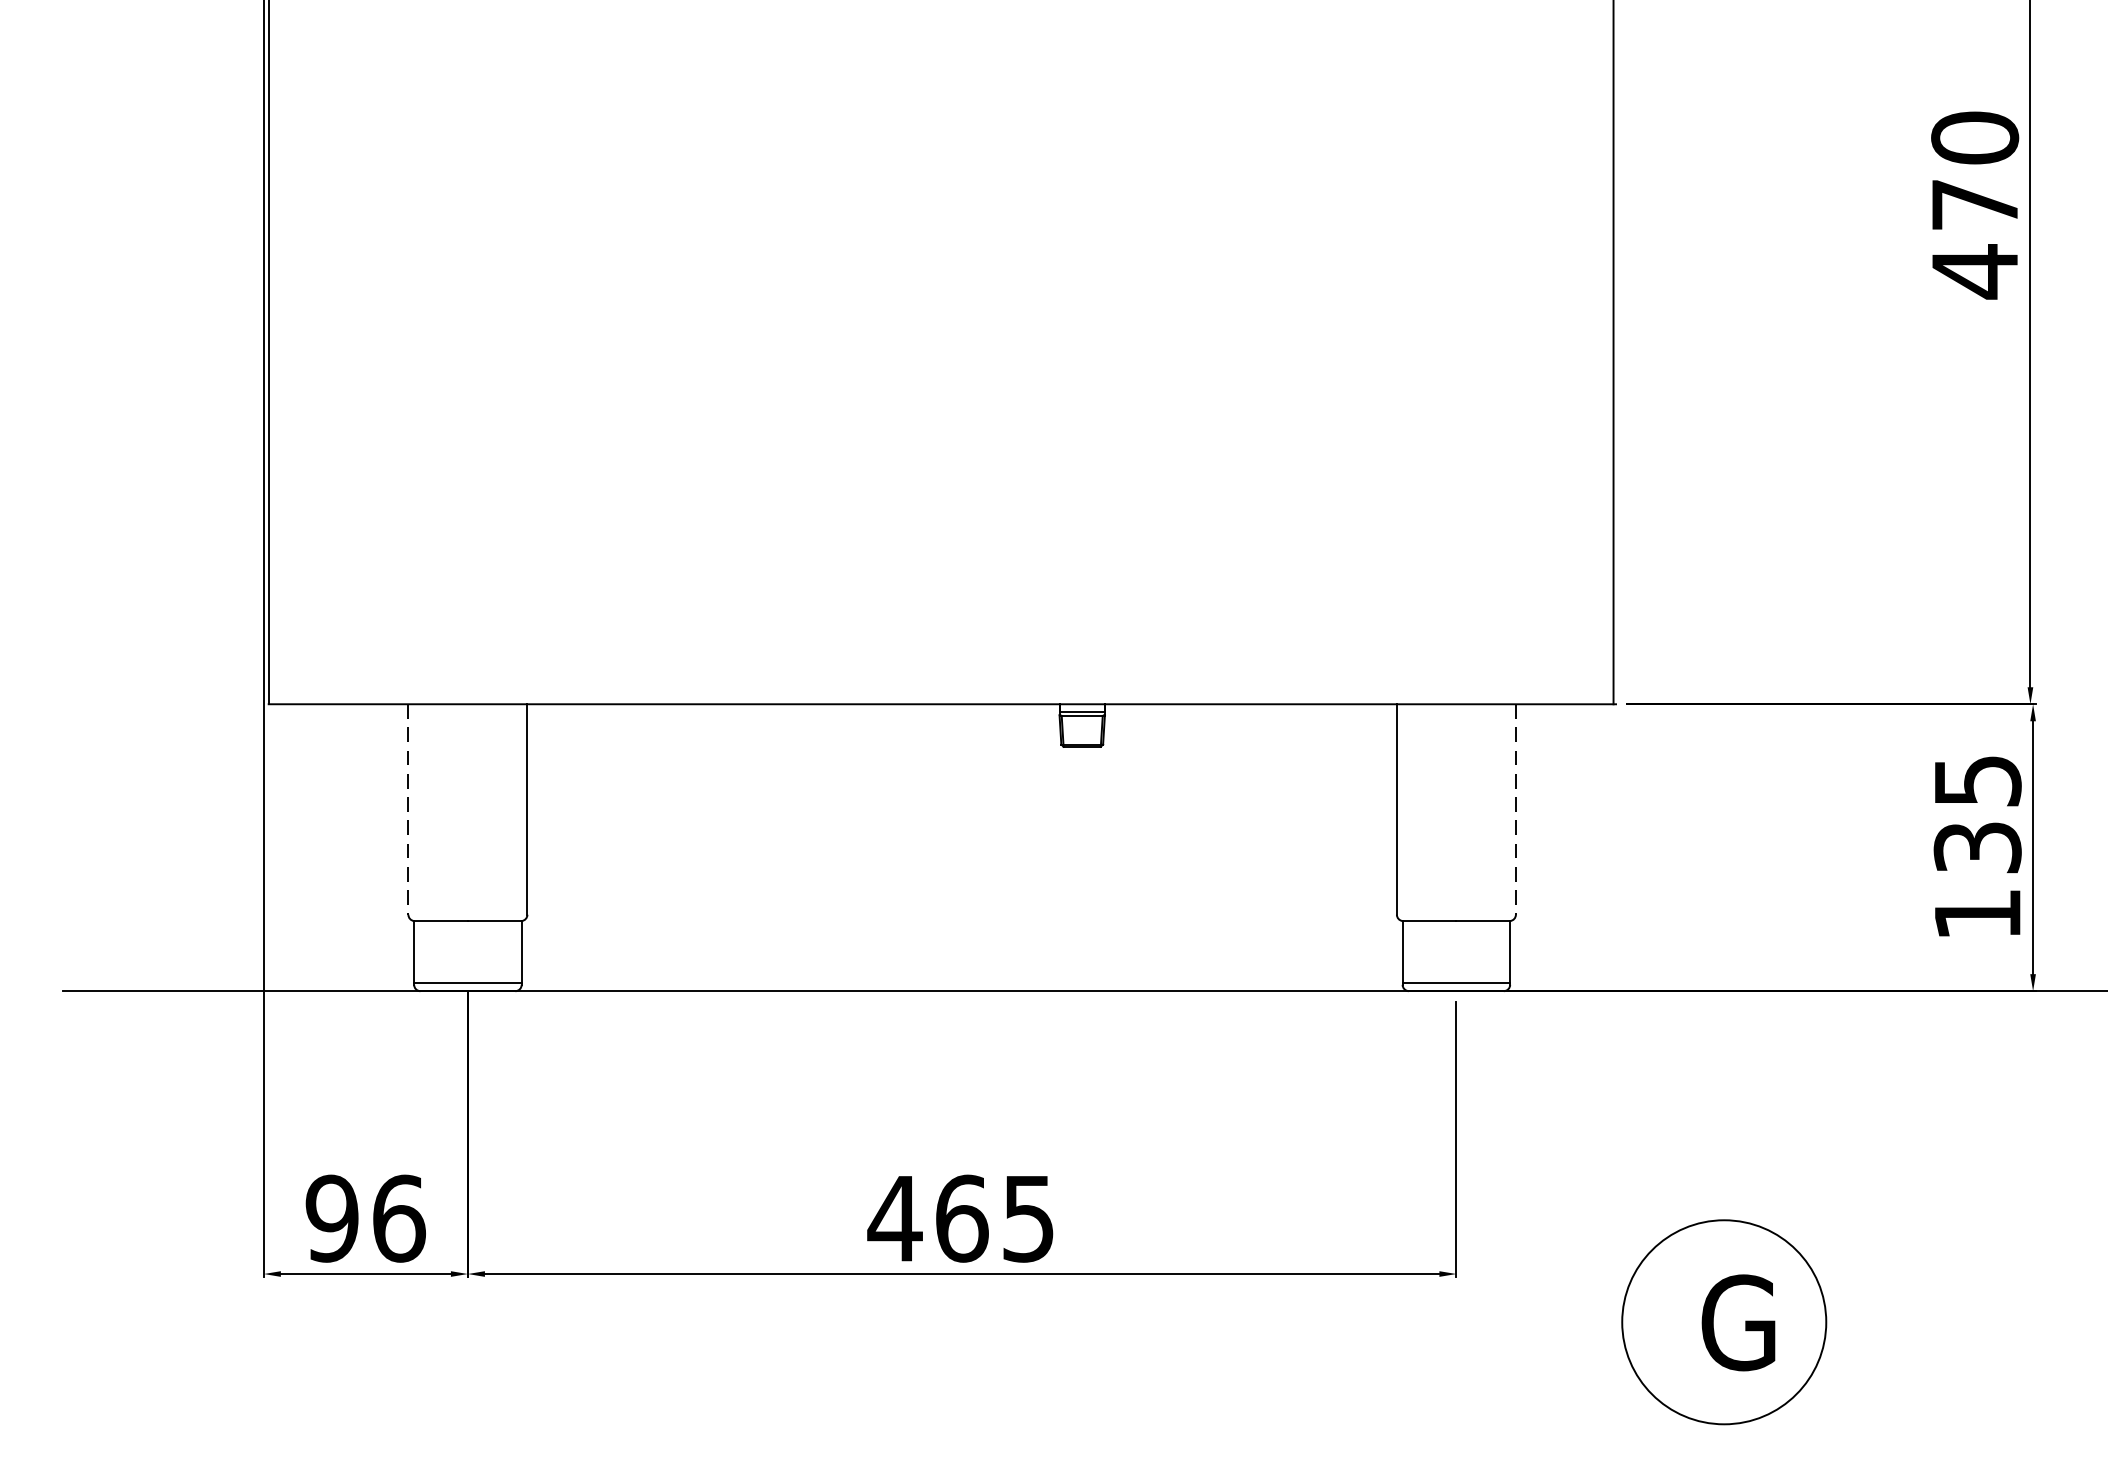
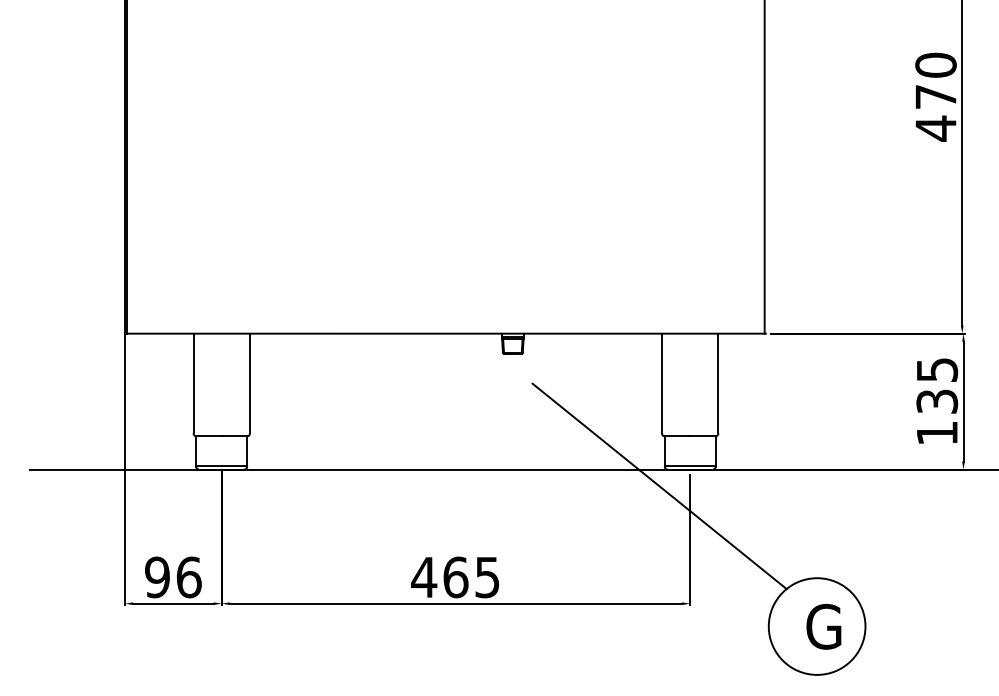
line: (408, 809) -> (193, 383), dashed -> solid
line: (1516, 809) -> (718, 383), dashed -> solid
line: (1391, 1026) -> (659, 486), added

